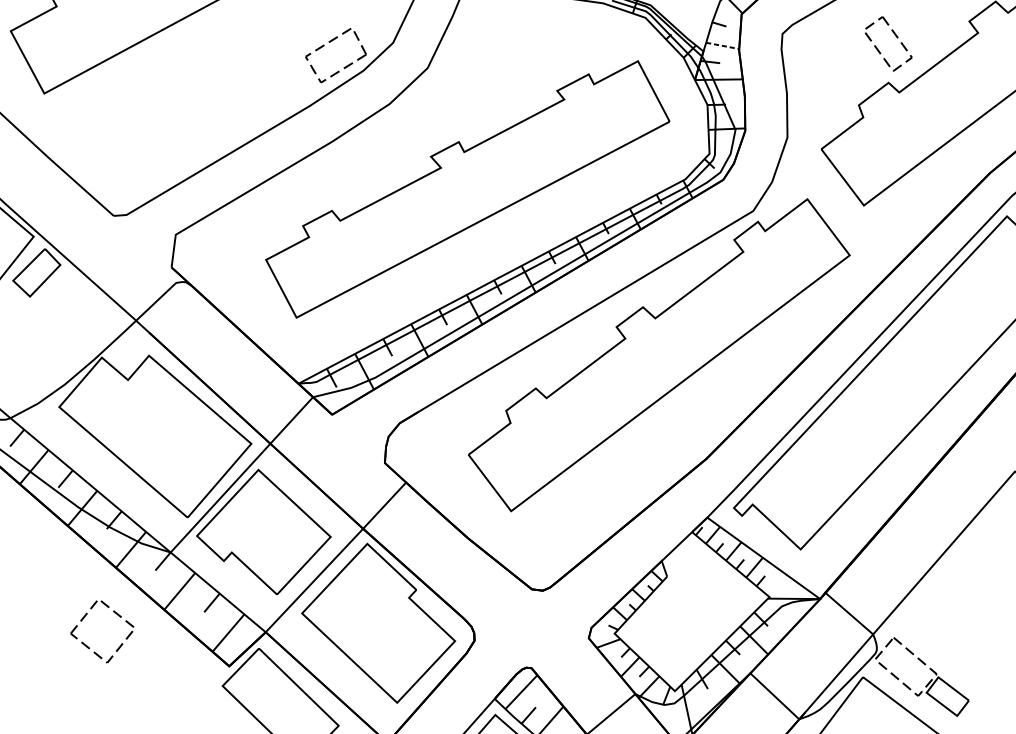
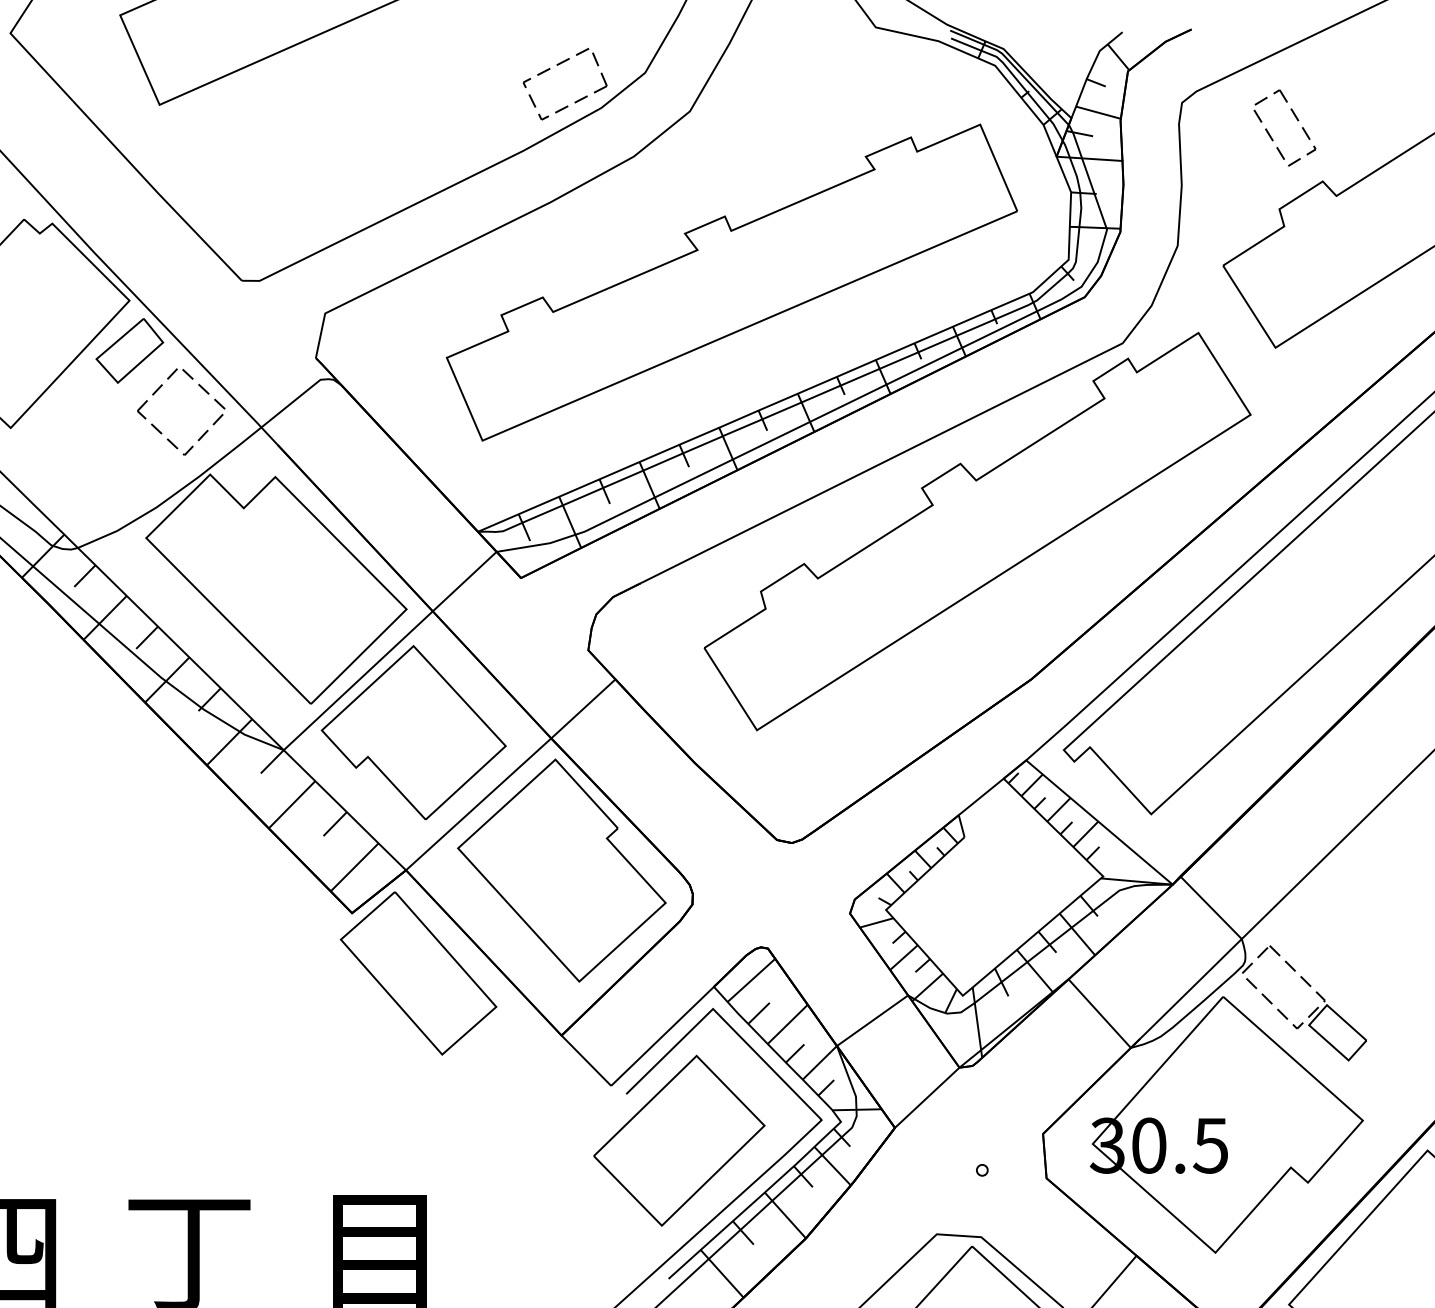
part: (897, 38) -> (1297, 121), moved
line: (722, 45) -> (1098, 112), dashed -> solid
part: (88, 647) -> (160, 431), moved

